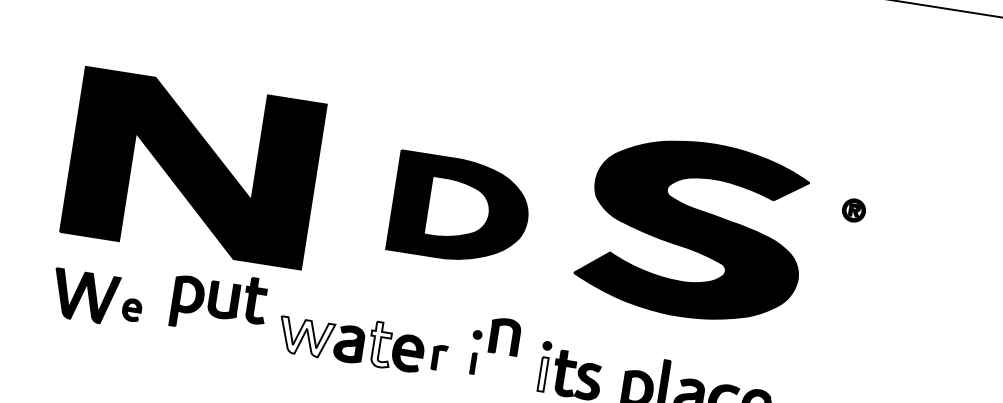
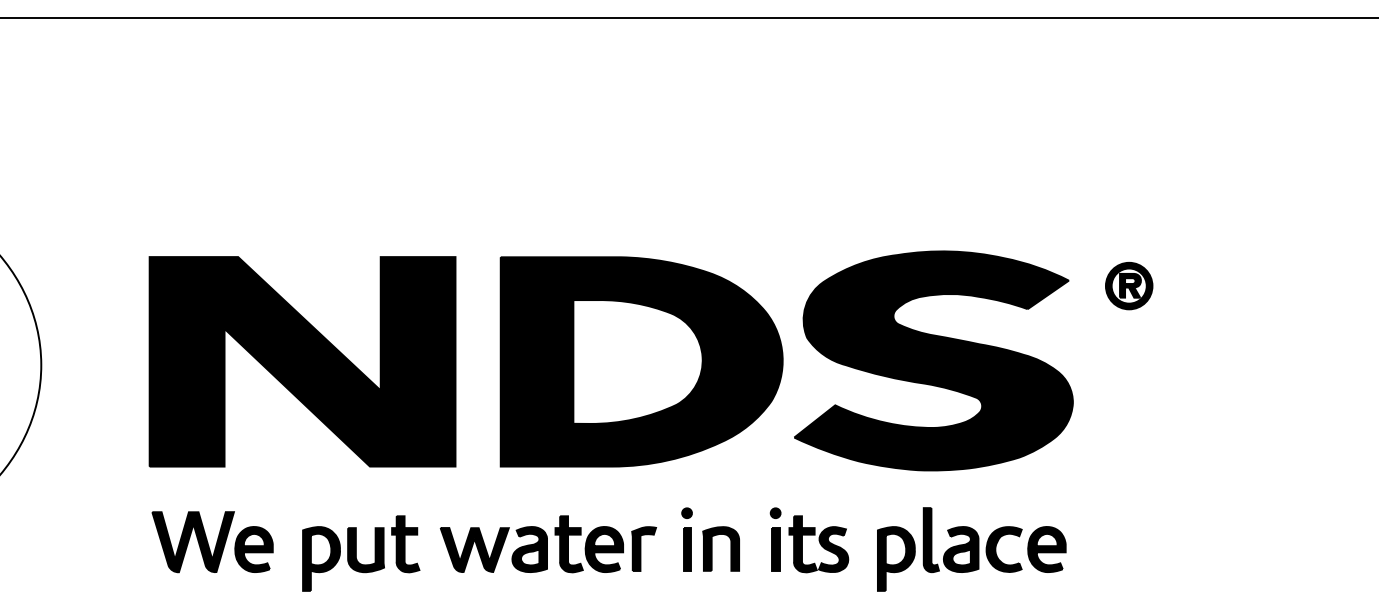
part: (460, 209) -> (641, 361), size x1.67
part: (854, 210) -> (1129, 285), size x1.67
part: (693, 229) -> (933, 360), moved
part: (219, 302) -> (361, 553), moved
part: (131, 310) -> (253, 549), size x1.67
part: (498, 335) -> (712, 548), moved
fill: (305, 338) -> (474, 550), added
fill: (380, 344) -> (568, 544), added
part: (439, 357) -> (644, 548), size x1.43
part: (473, 363) -> (687, 549), size x1.67
fill: (542, 374) -> (775, 549), added

